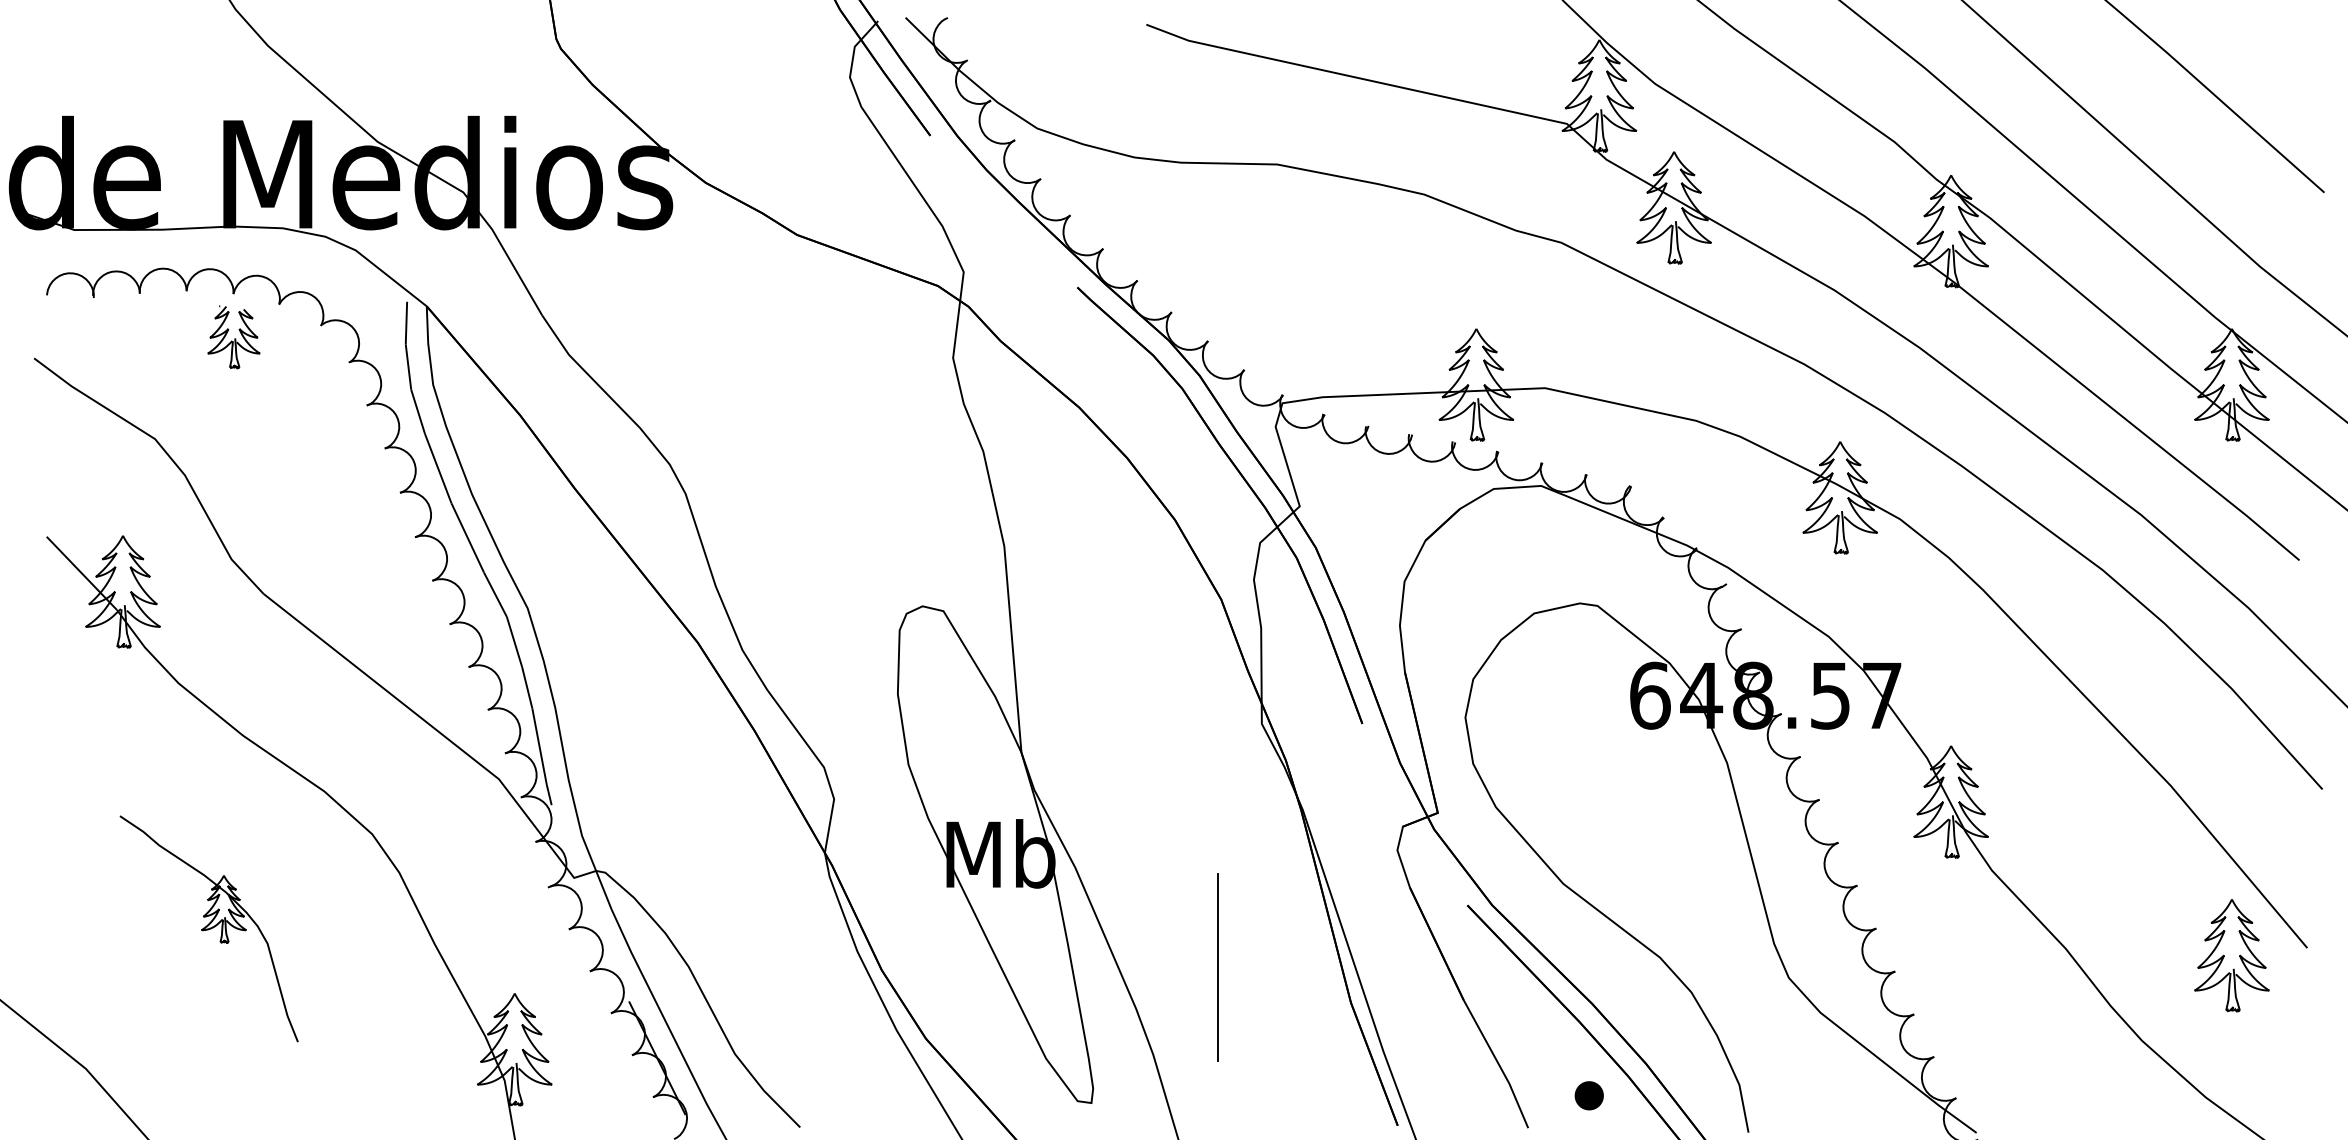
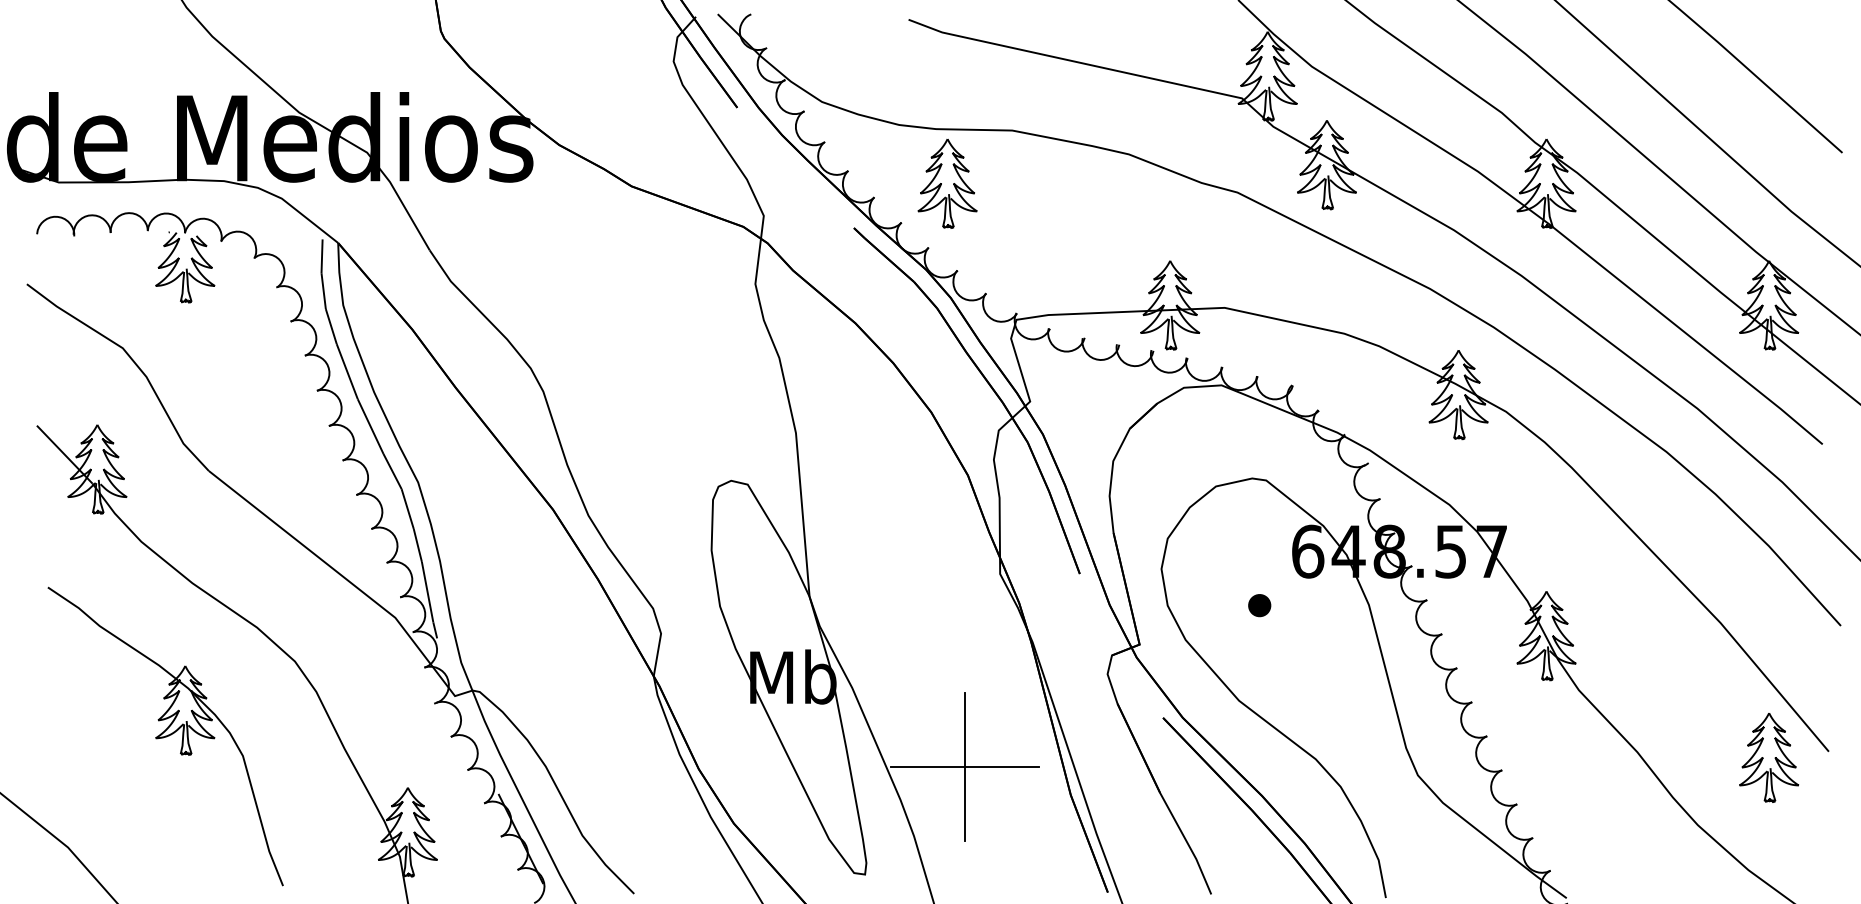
part: (1195, 231) -> (947, 183), added
part: (233, 337) -> (184, 267), size x1.43
part: (208, 928) -> (165, 736), size x1.67
line: (1217, 967) -> (964, 767), added
part: (1588, 1095) -> (1259, 605), moved

